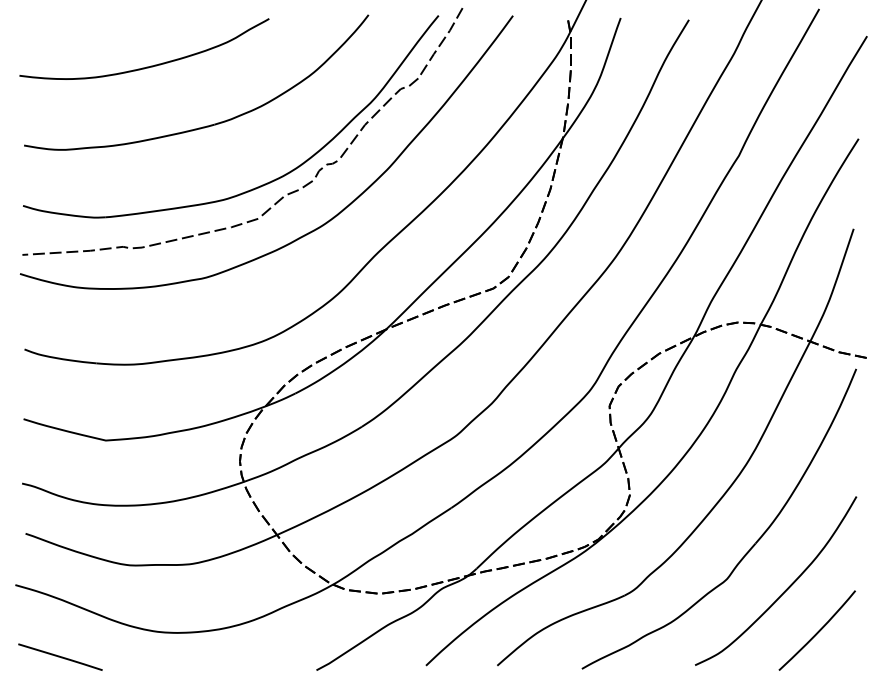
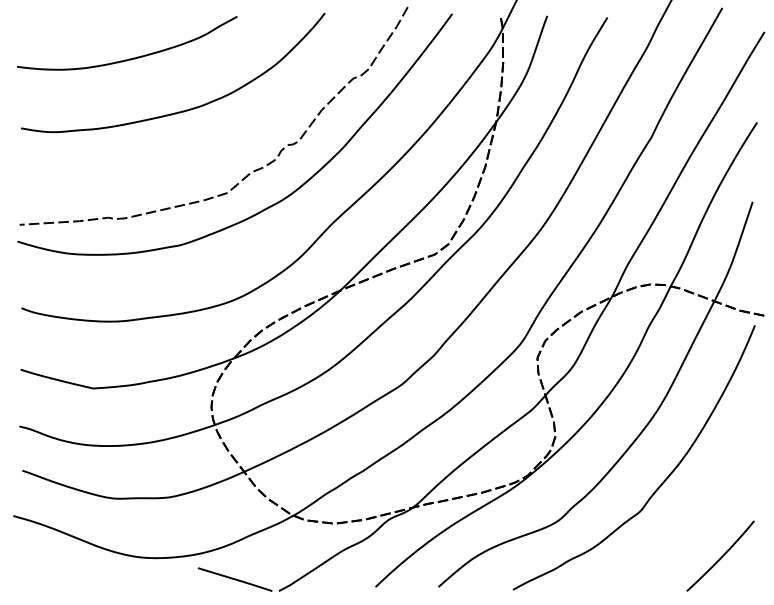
part: (257, 186) -> (226, 164), removed
curve: (785, 590) -> (692, 520), removed
line: (59, 657) -> (234, 579), moved

